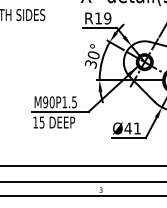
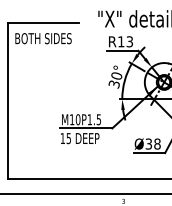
text: (107, 18) -> (129, 41), R19 -> R13
text: (44, 102) -> (71, 119), M90P1.5 -> M10P1.5
text: (132, 127) -> (152, 143), Ø41 -> Ø38

